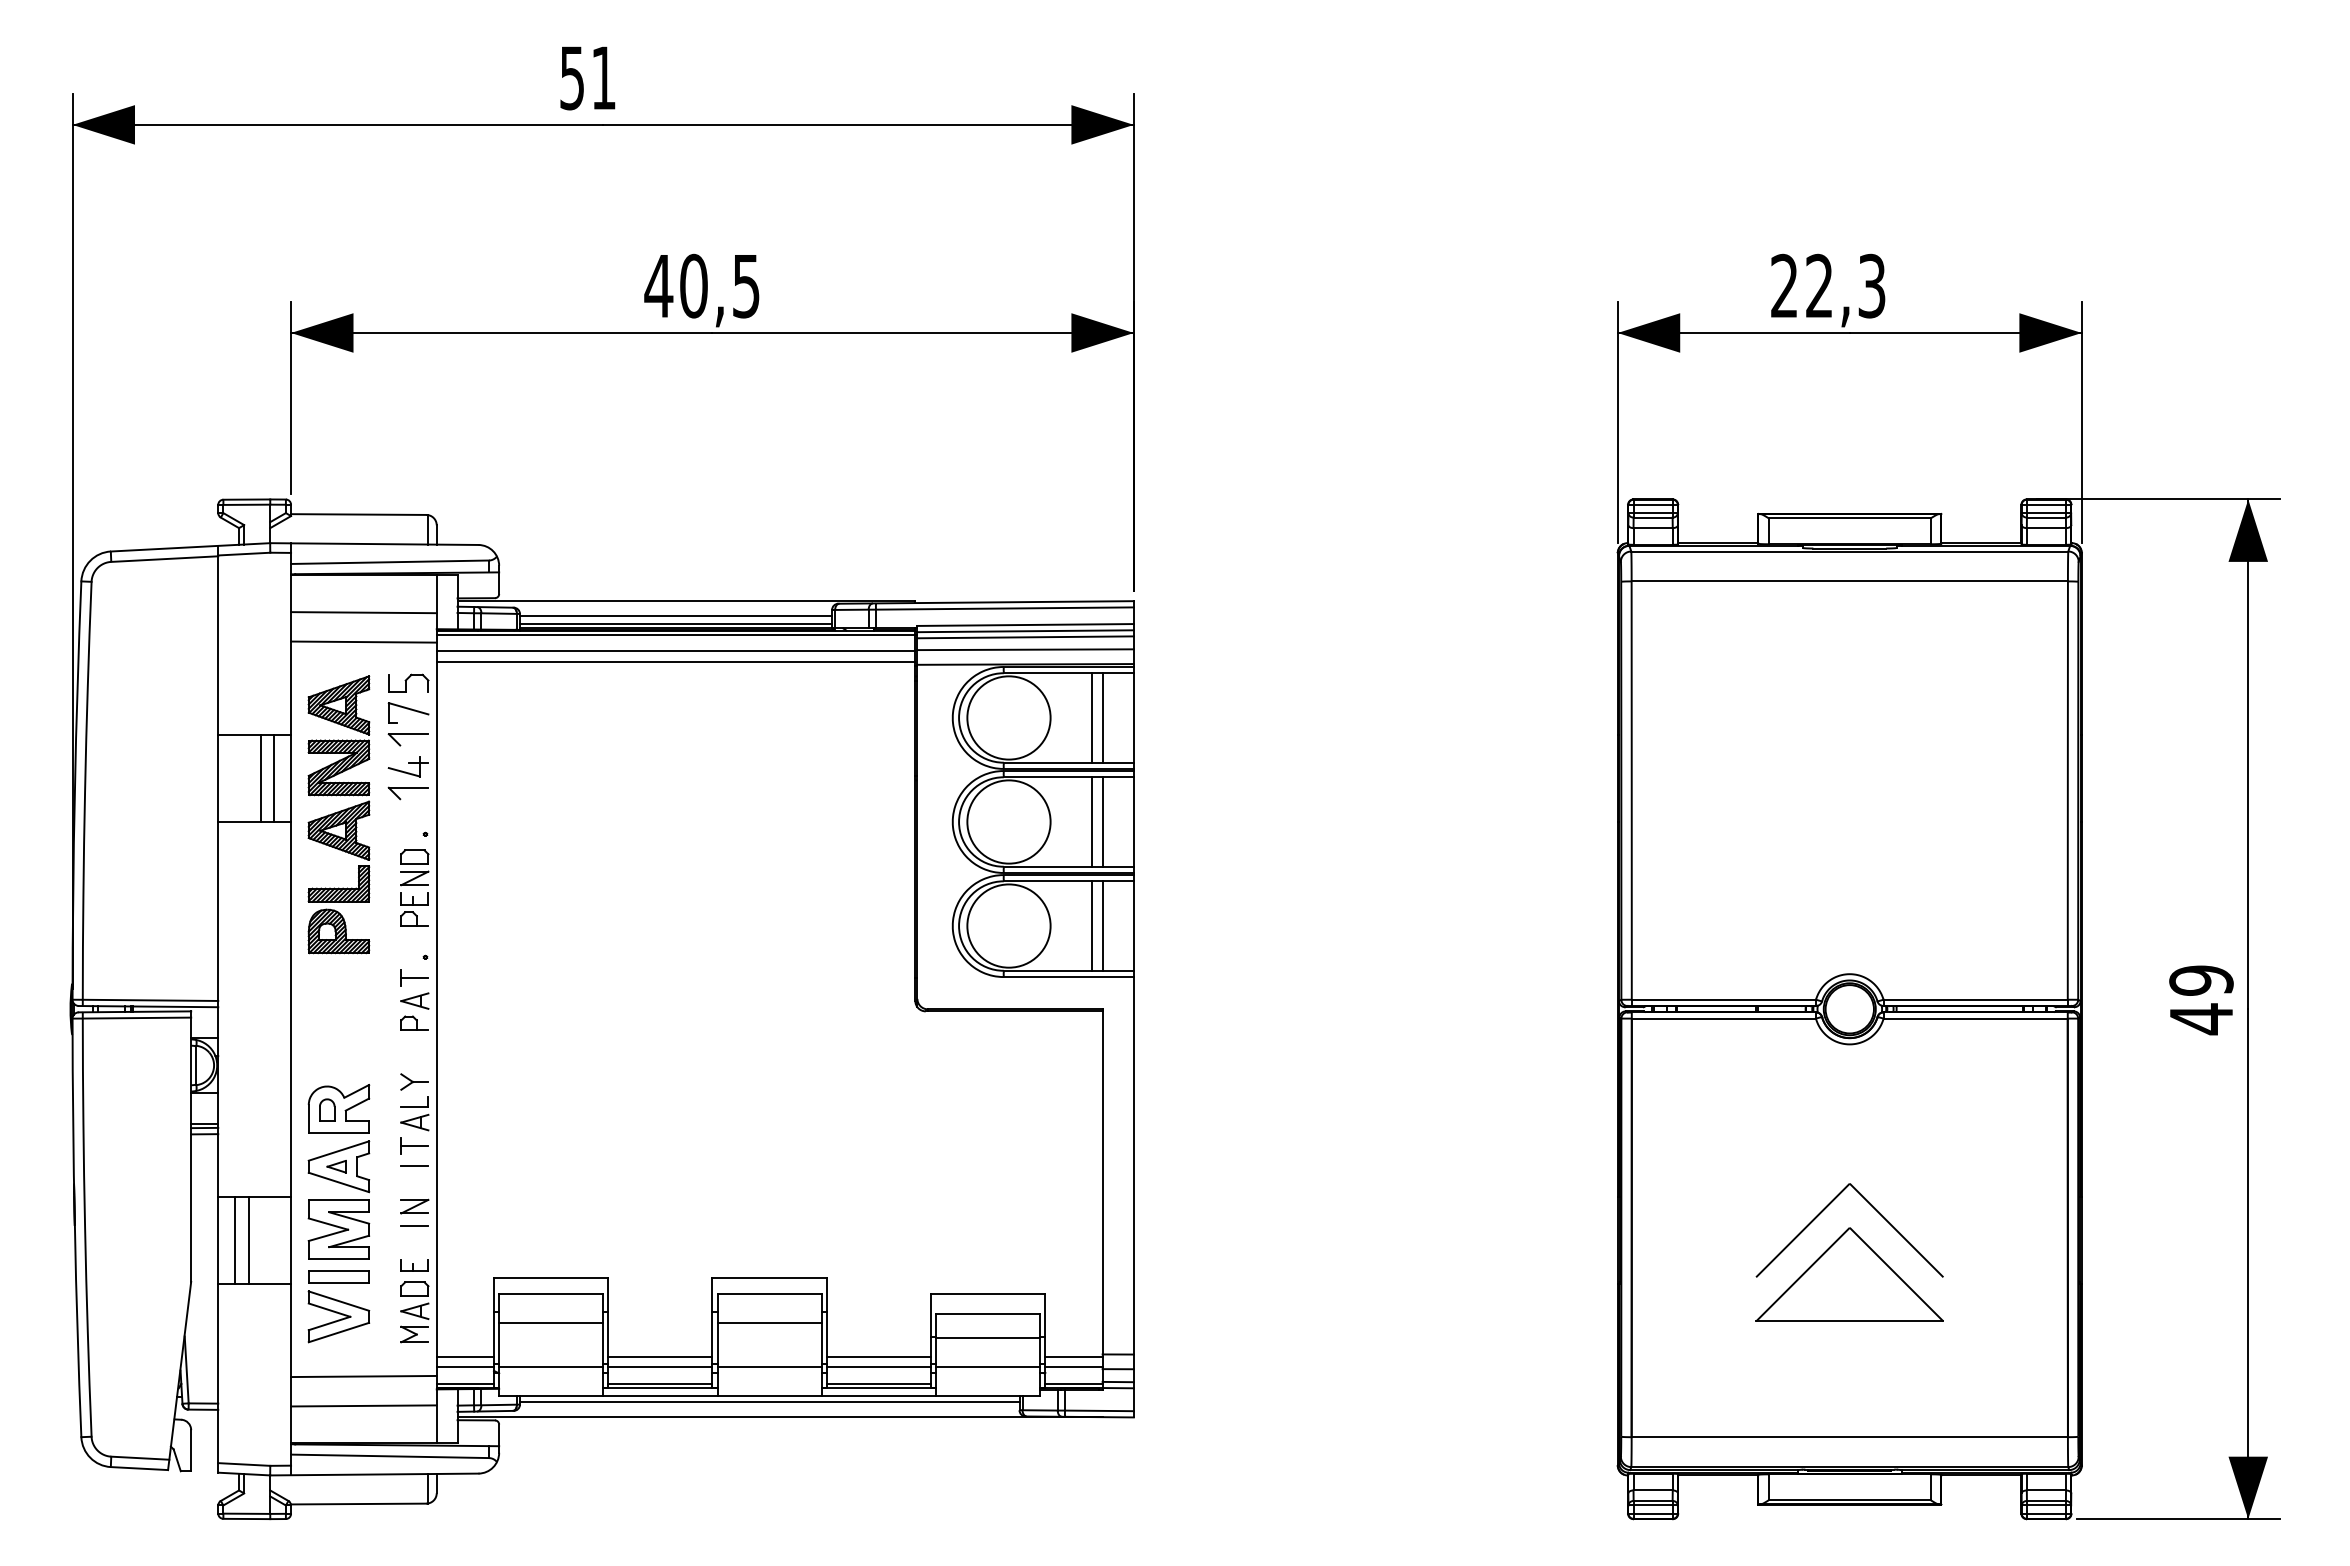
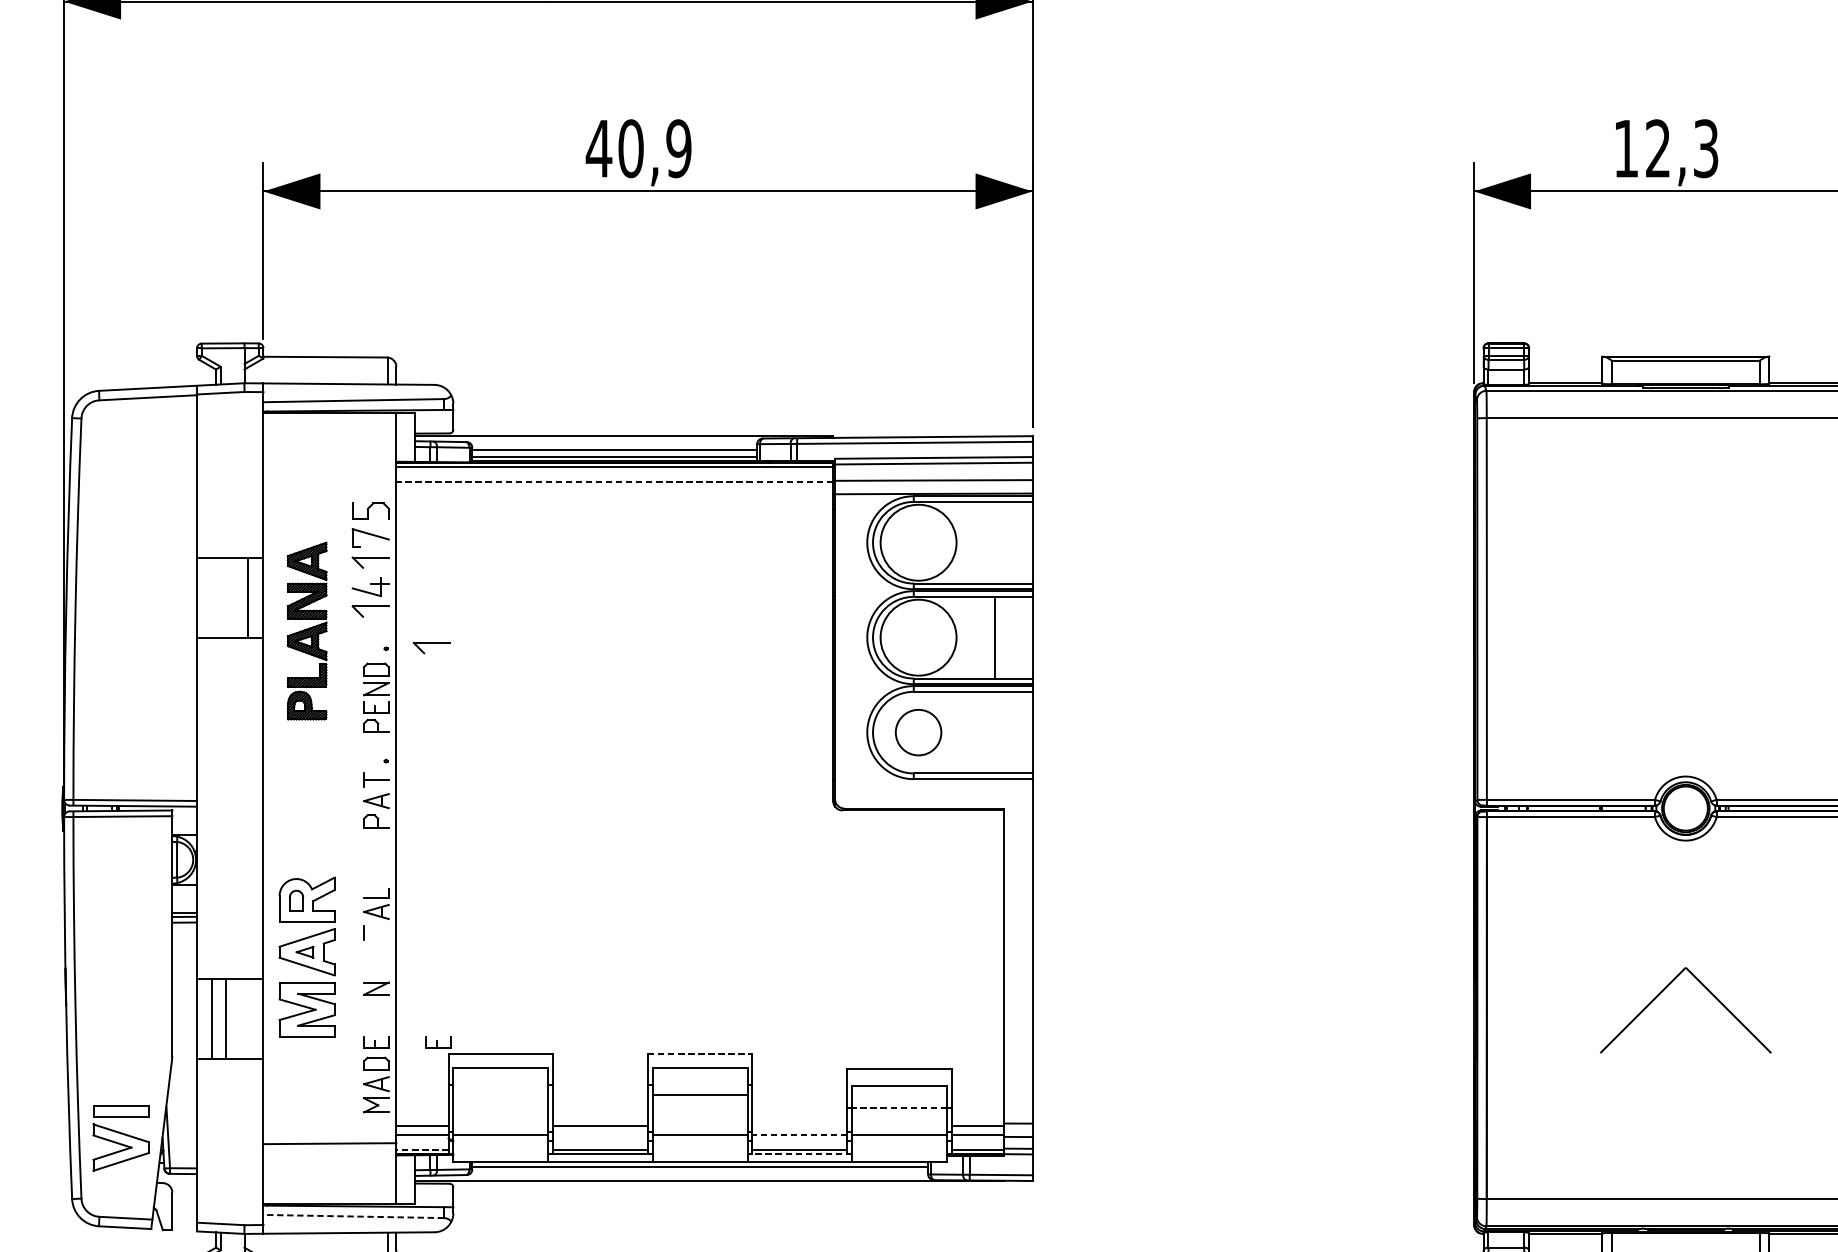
text: (746, 285) -> (679, 148), 40,5 -> 40,9
text: (1784, 285) -> (1626, 148), 22,3 -> 12,3
line: (363, 612) -> (329, 446), removed
line: (1025, 637) -> (933, 469), removed
line: (363, 641) -> (329, 472), removed
line: (675, 651) -> (614, 482), solid -> dashed
line: (675, 661) -> (614, 491), removed
line: (1092, 717) -> (994, 542), removed
line: (1102, 717) -> (1003, 542), removed
line: (261, 778) -> (236, 597), removed
part: (338, 814) -> (306, 630), size x0.7
line: (1102, 821) -> (1003, 637), removed
part: (474, 833) -> (430, 648), added
circle: (1008, 925) -> (918, 732), size x0.6
line: (1092, 925) -> (994, 732), removed
line: (1102, 925) -> (1003, 732), removed
part: (414, 1081) -> (376, 874), removed
line: (414, 1145) -> (376, 932), removed
line: (414, 1165) -> (376, 951), removed
line: (414, 1225) -> (376, 1005), removed
part: (482, 1265) -> (438, 1042), added
part: (1849, 1274) -> (1685, 1050), removed
line: (770, 1277) -> (700, 1053), solid -> dashed
part: (338, 1306) -> (120, 1138), moved
line: (551, 1322) -> (501, 1094), removed
line: (987, 1337) -> (898, 1108), solid -> dashed
line: (878, 1356) -> (799, 1125), removed
line: (660, 1367) -> (600, 1135), removed
line: (878, 1367) -> (799, 1135), solid -> dashed
line: (465, 1383) -> (422, 1150), solid -> dashed
line: (878, 1388) -> (799, 1154), solid -> dashed
line: (363, 1405) -> (329, 1170), removed
line: (390, 1456) -> (354, 1216), solid -> dashed

